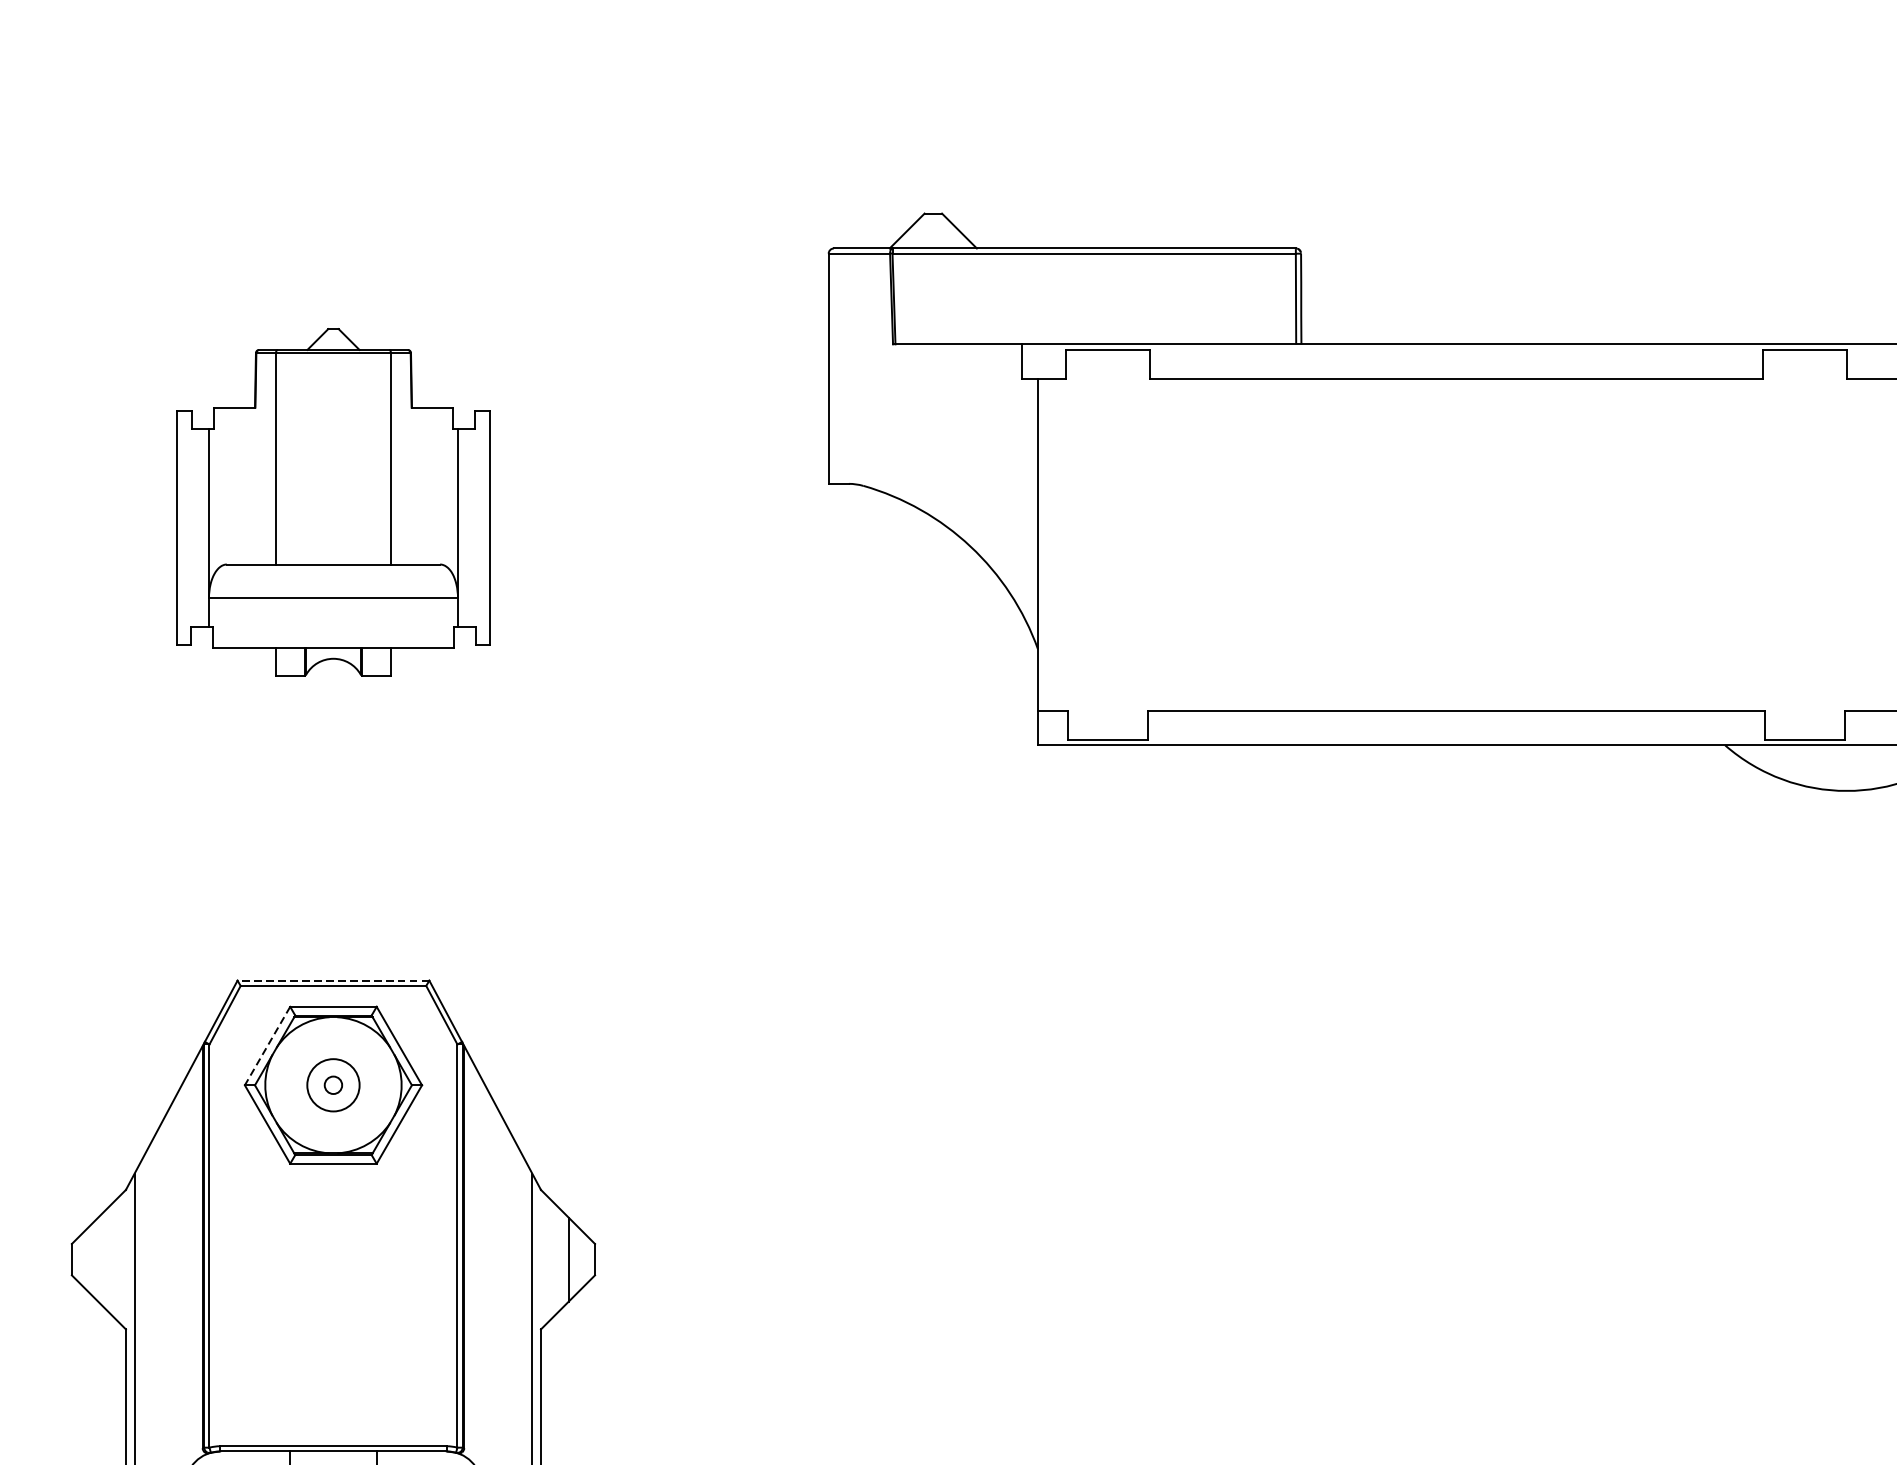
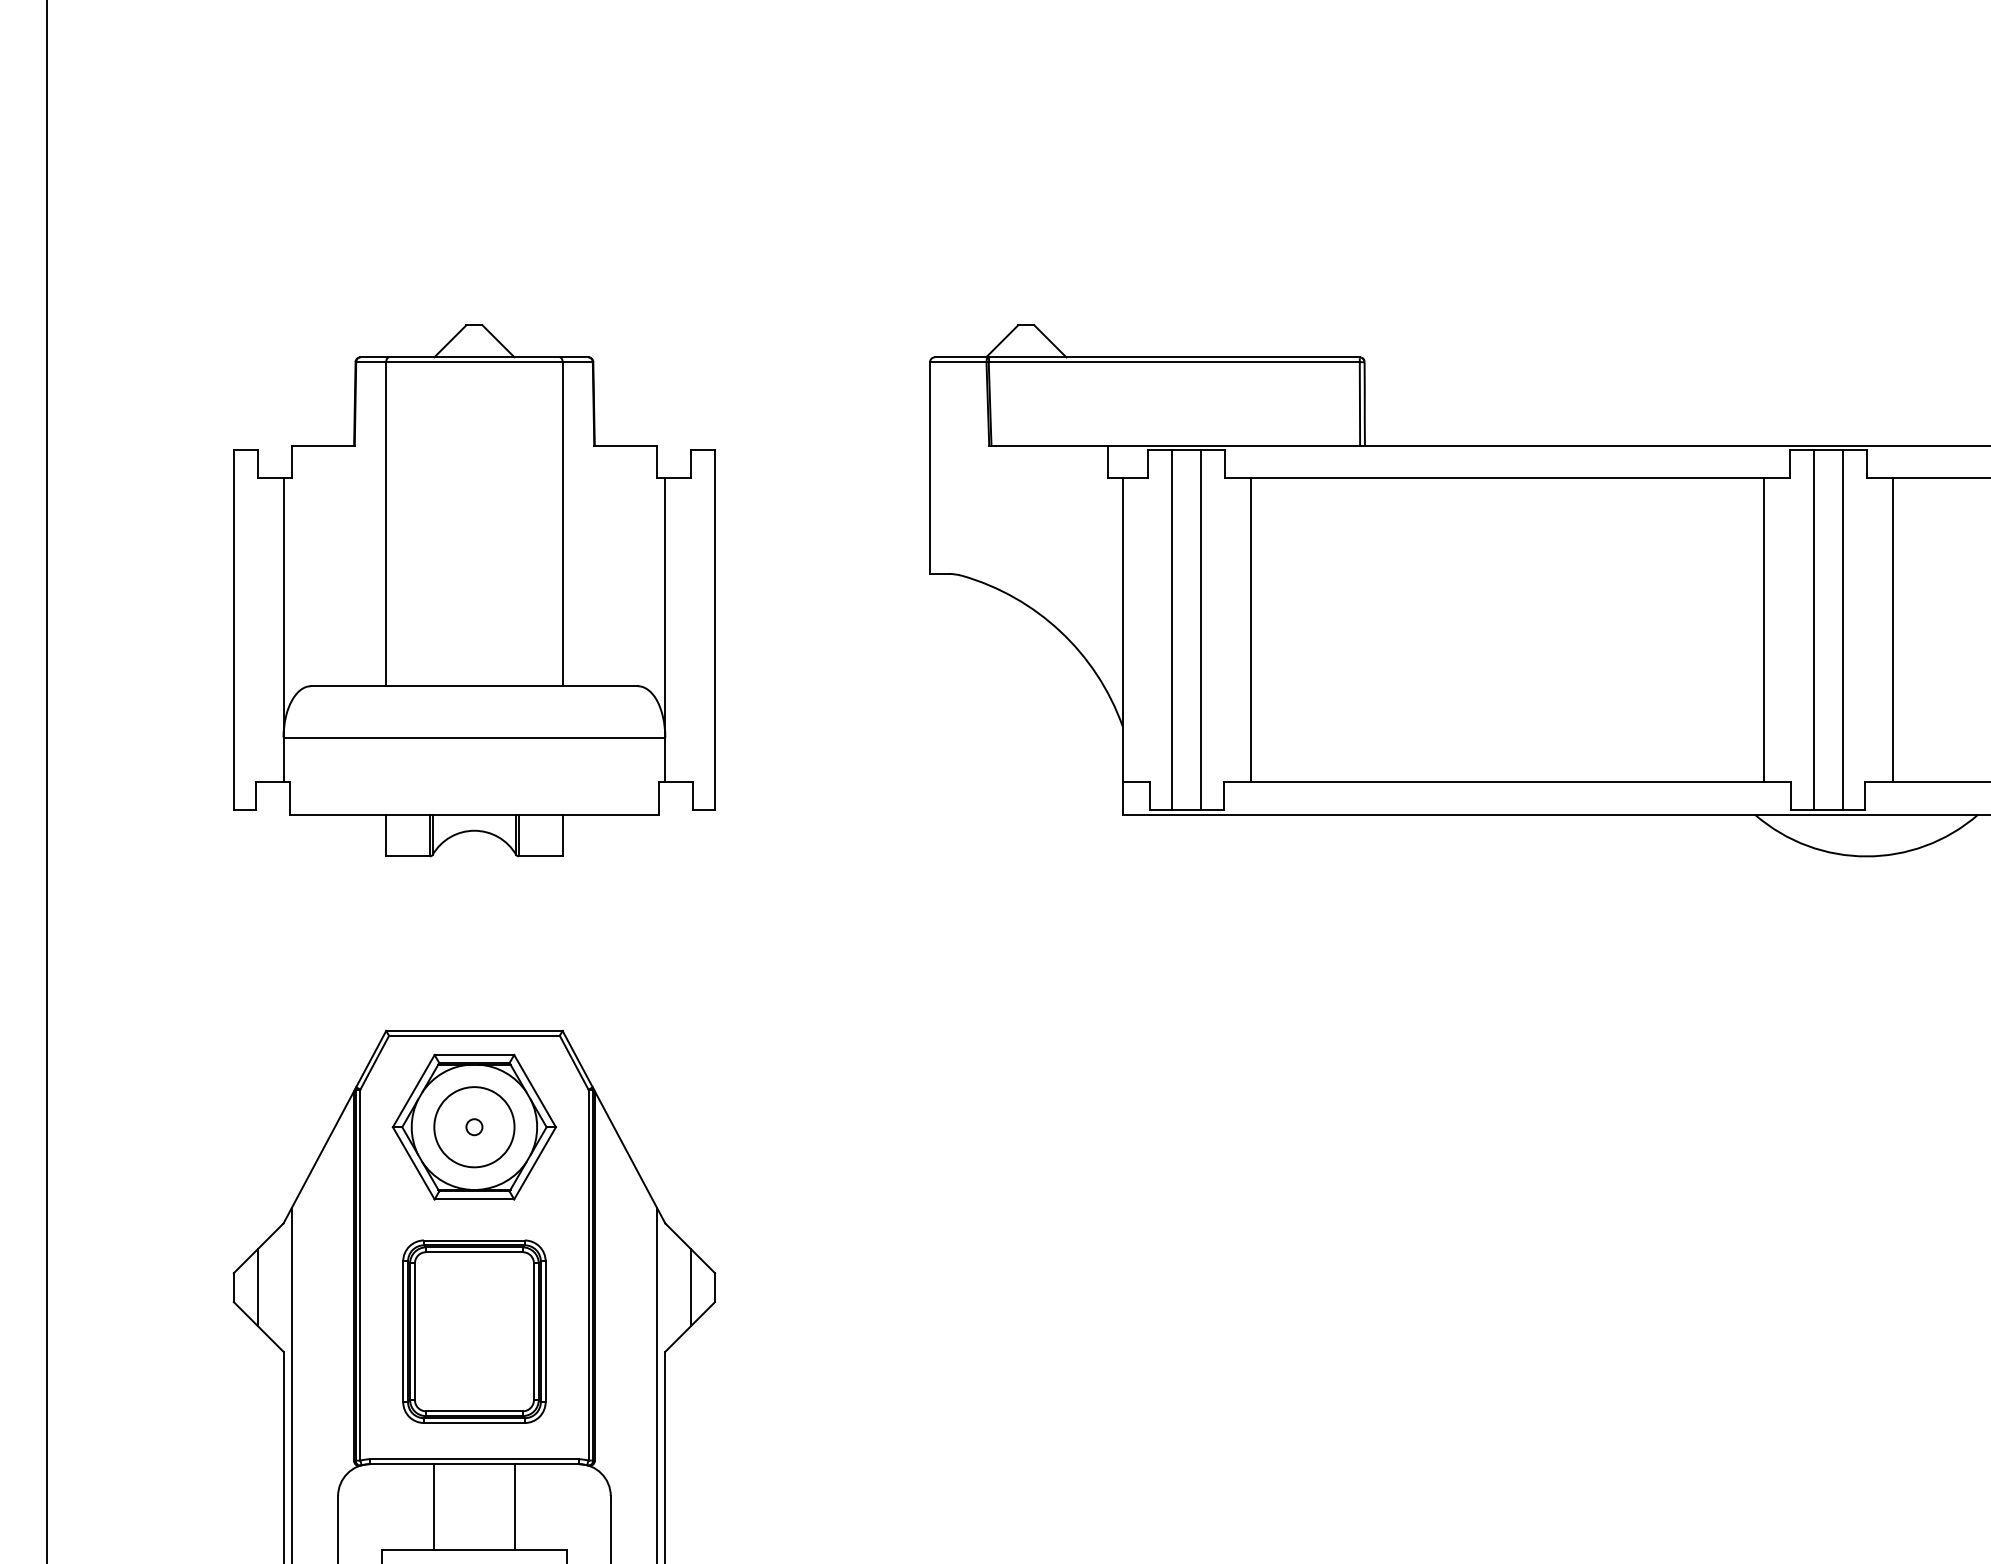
part: (333, 501) -> (474, 590), size x1.67
line: (1092, 544) -> (1172, 629), added
line: (1123, 544) -> (1201, 629), added
line: (1177, 544) -> (1250, 629), added
line: (1735, 544) -> (1764, 629), added
line: (1789, 544) -> (1813, 629), added
line: (1820, 544) -> (1842, 629), added
line: (1874, 544) -> (1892, 629), added
line: (332, 980) -> (473, 1030), dashed -> solid
line: (267, 1046) -> (413, 1091), dashed -> solid
circle: (333, 1085) -> (474, 1127), size x1.67
line: (97, 1259) -> (257, 1287), added
part: (333, 1307) -> (474, 1331), added

